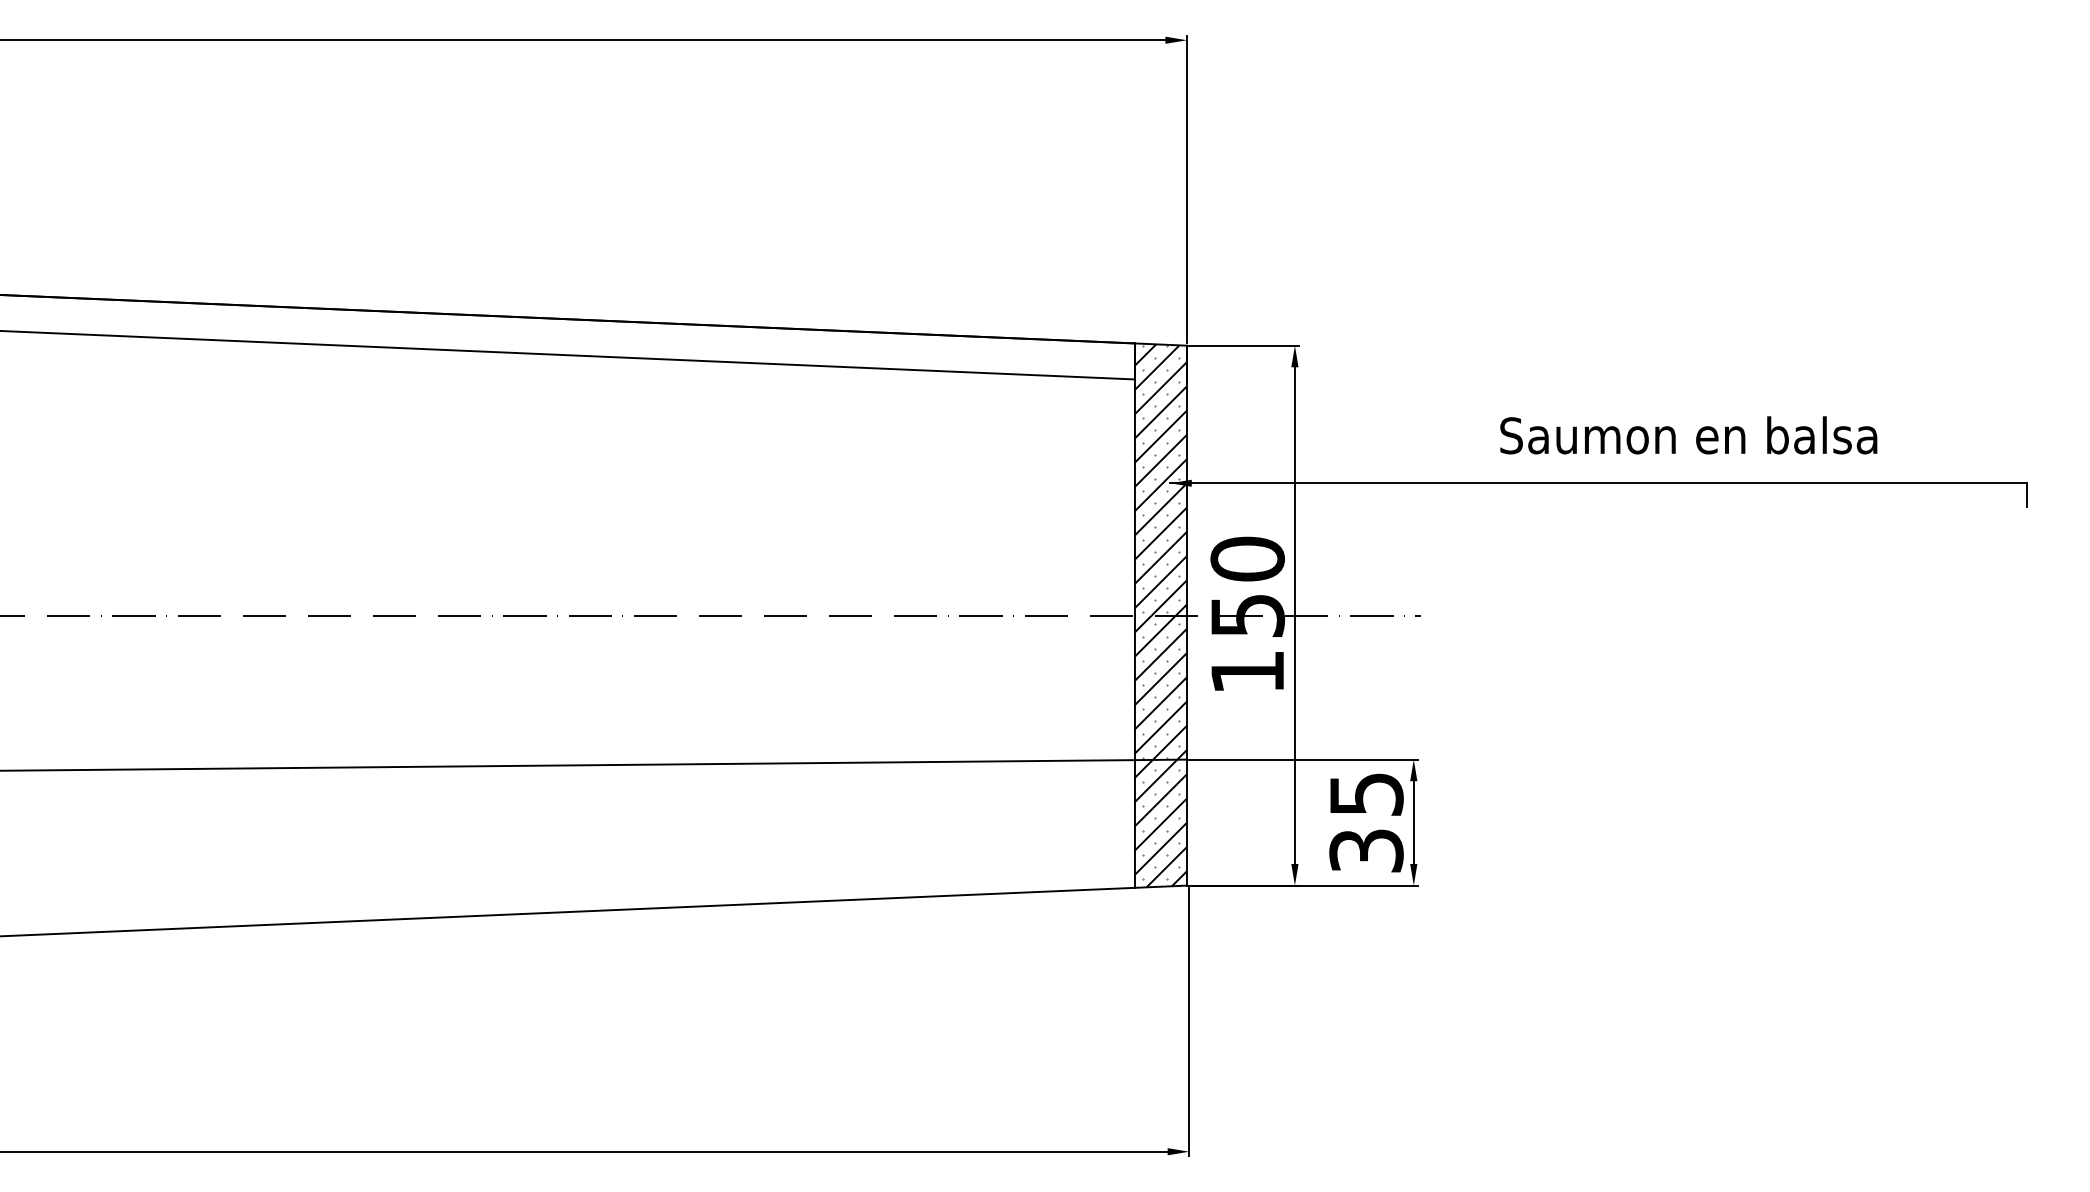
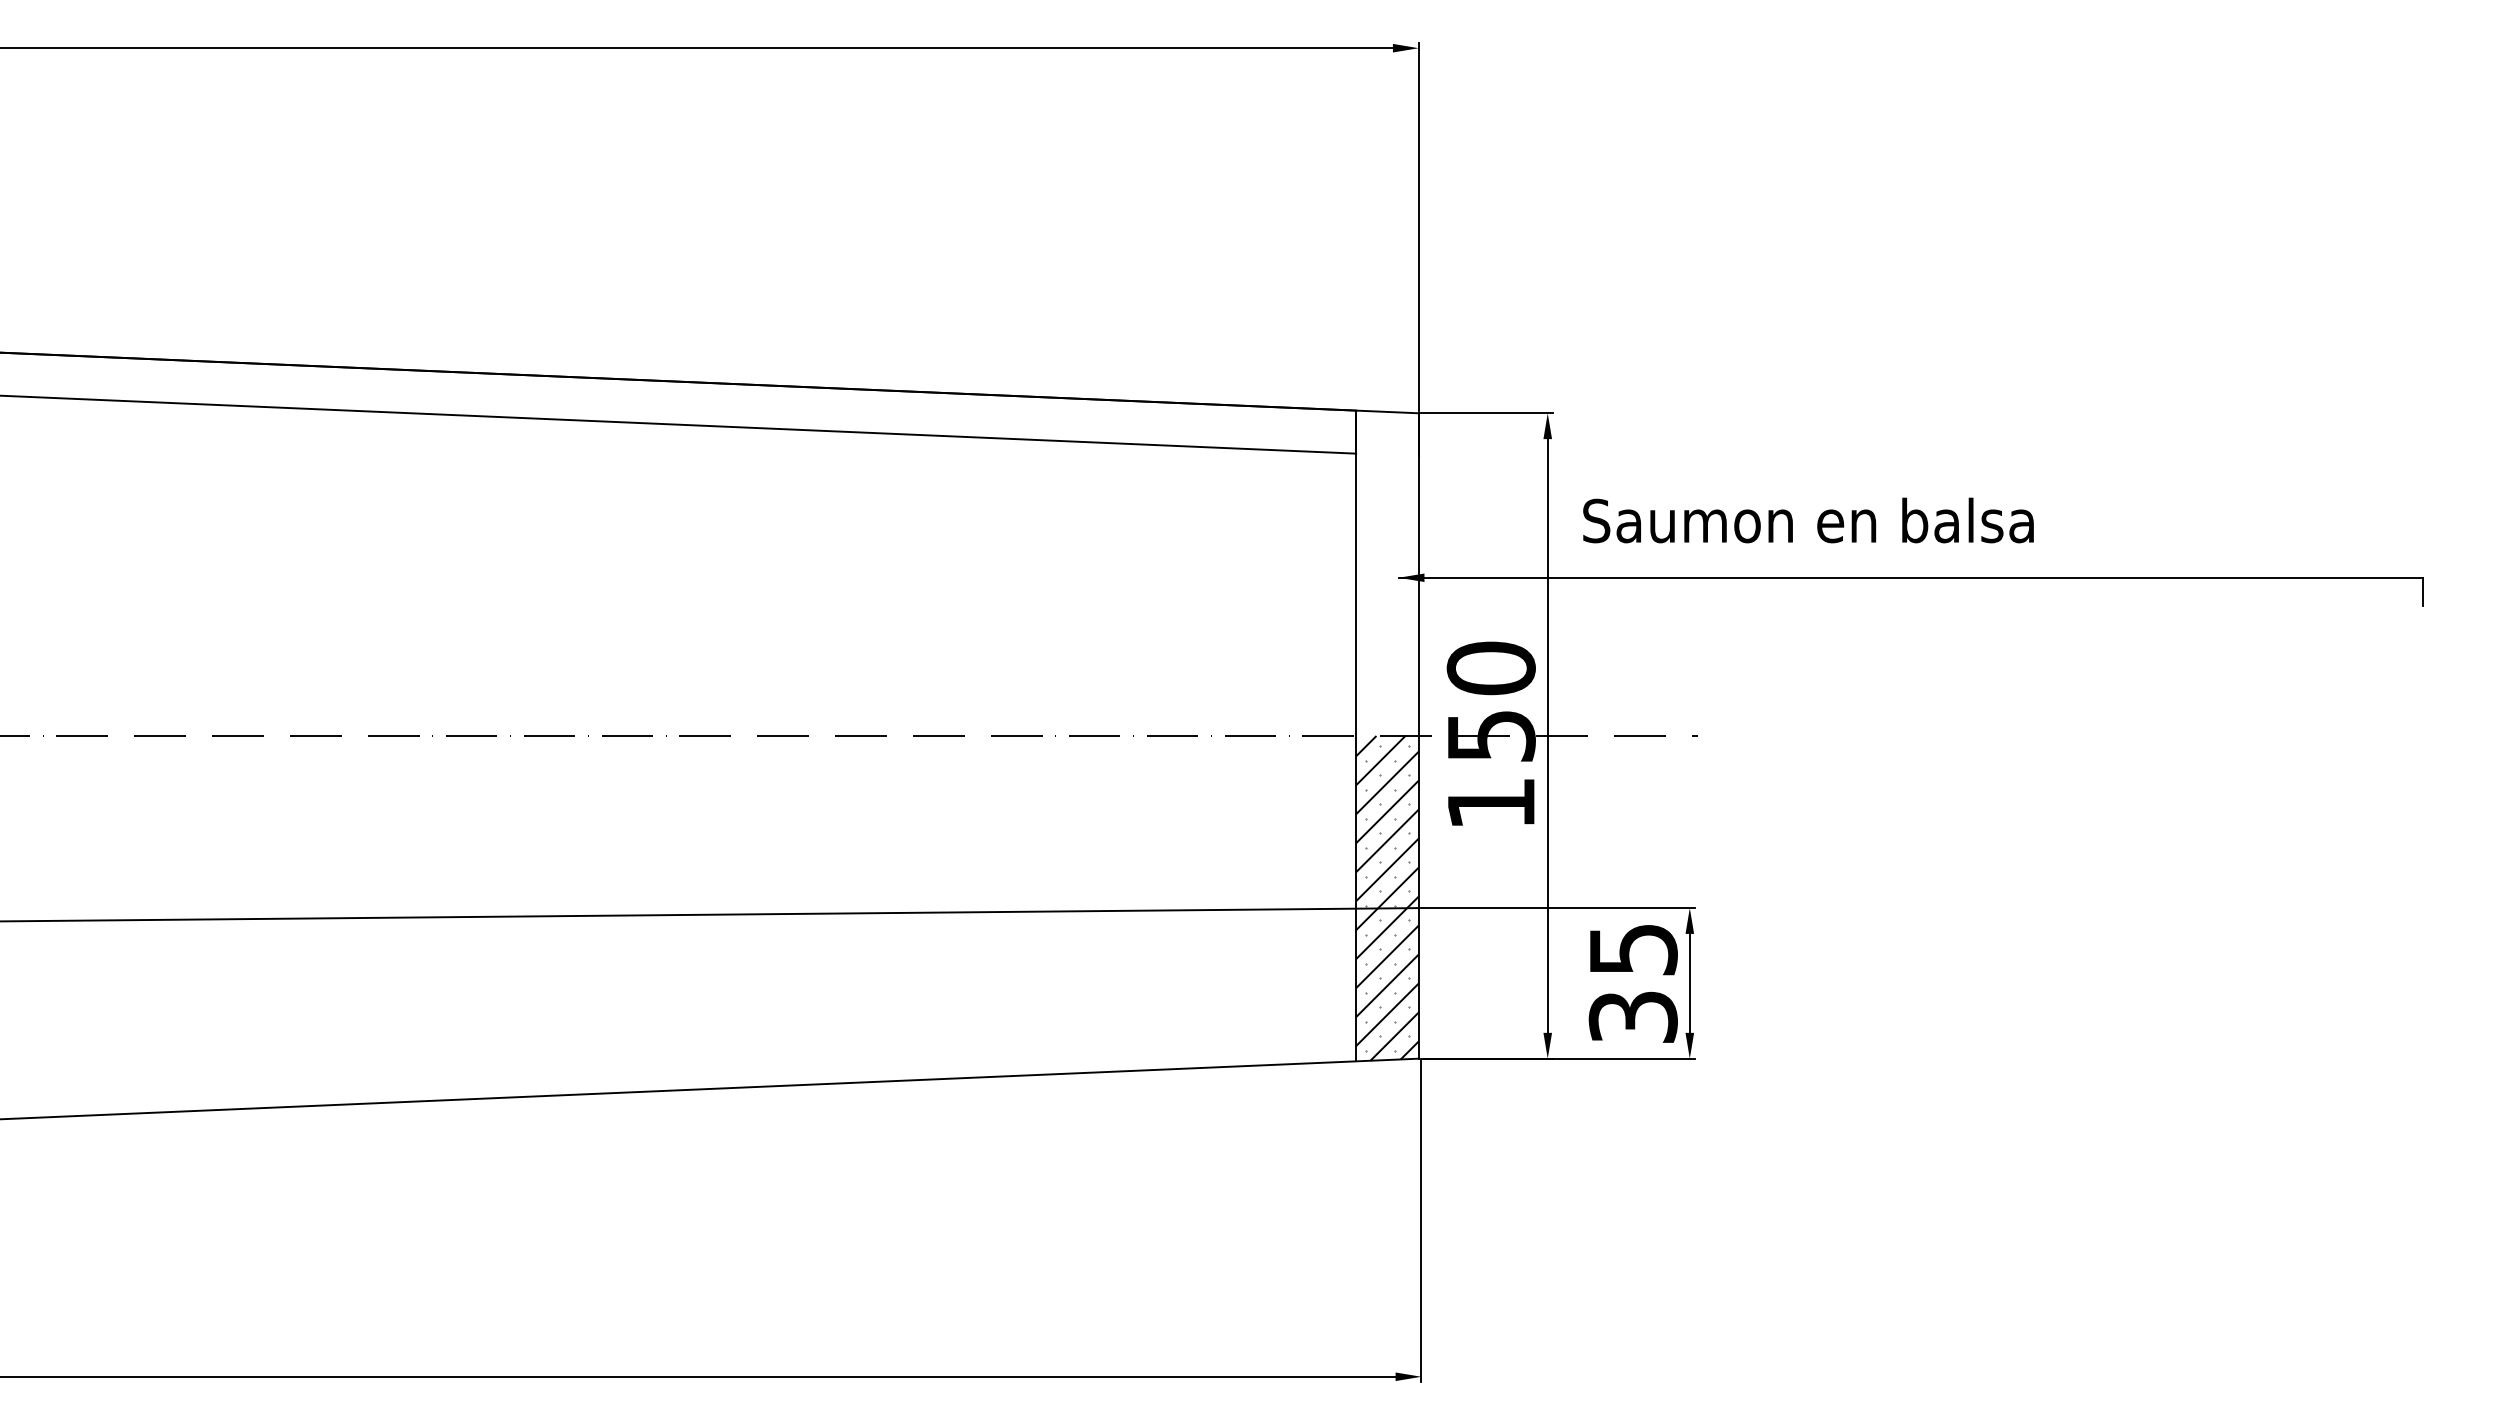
text: (1688, 435) -> (1808, 520), moved
hatch: (1160, 479) -> (1387, 573), removed

